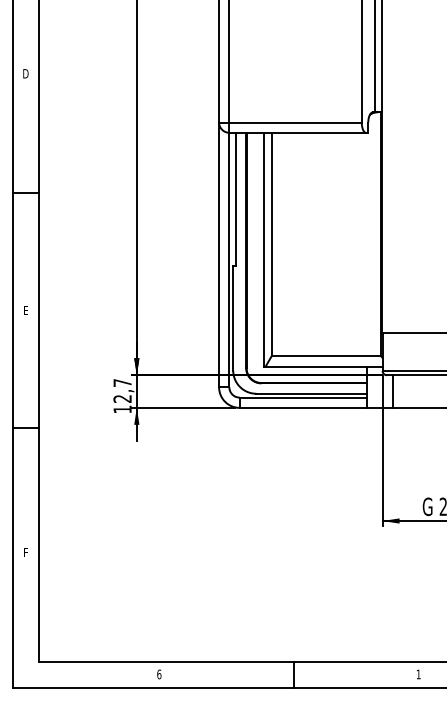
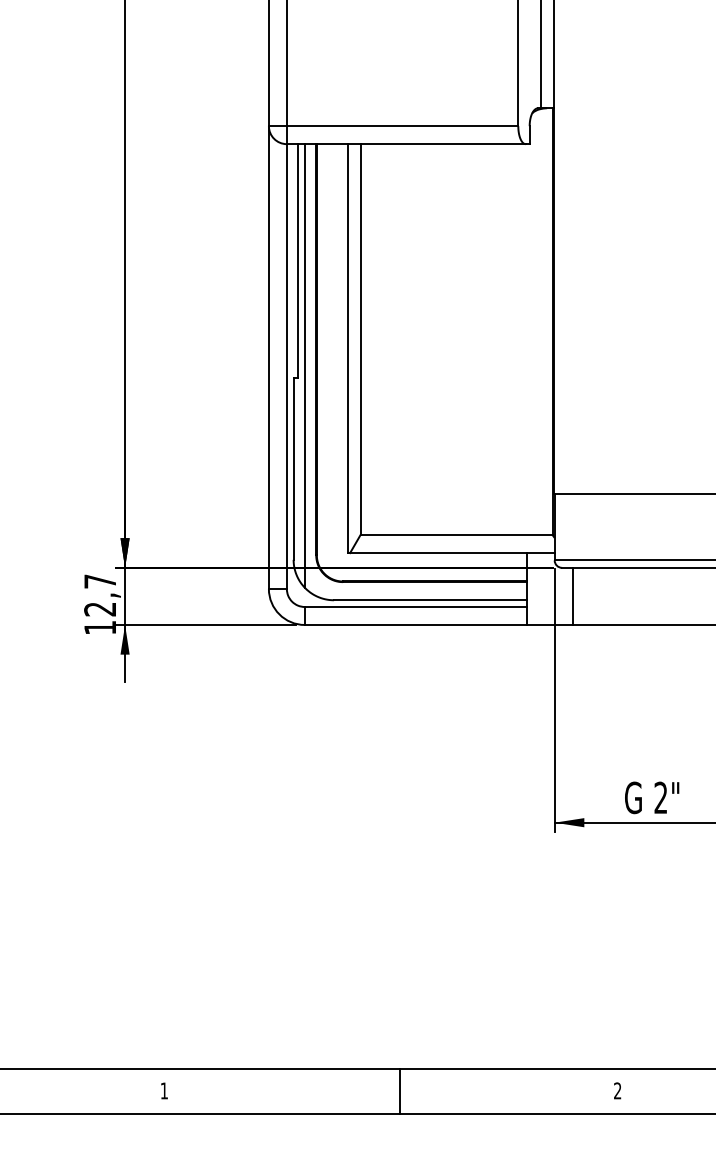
line: (239, 259) -> (304, 365), added
text: (159, 674) -> (164, 1090), 6 -> 1
text: (418, 674) -> (617, 1090), 1 -> 2

